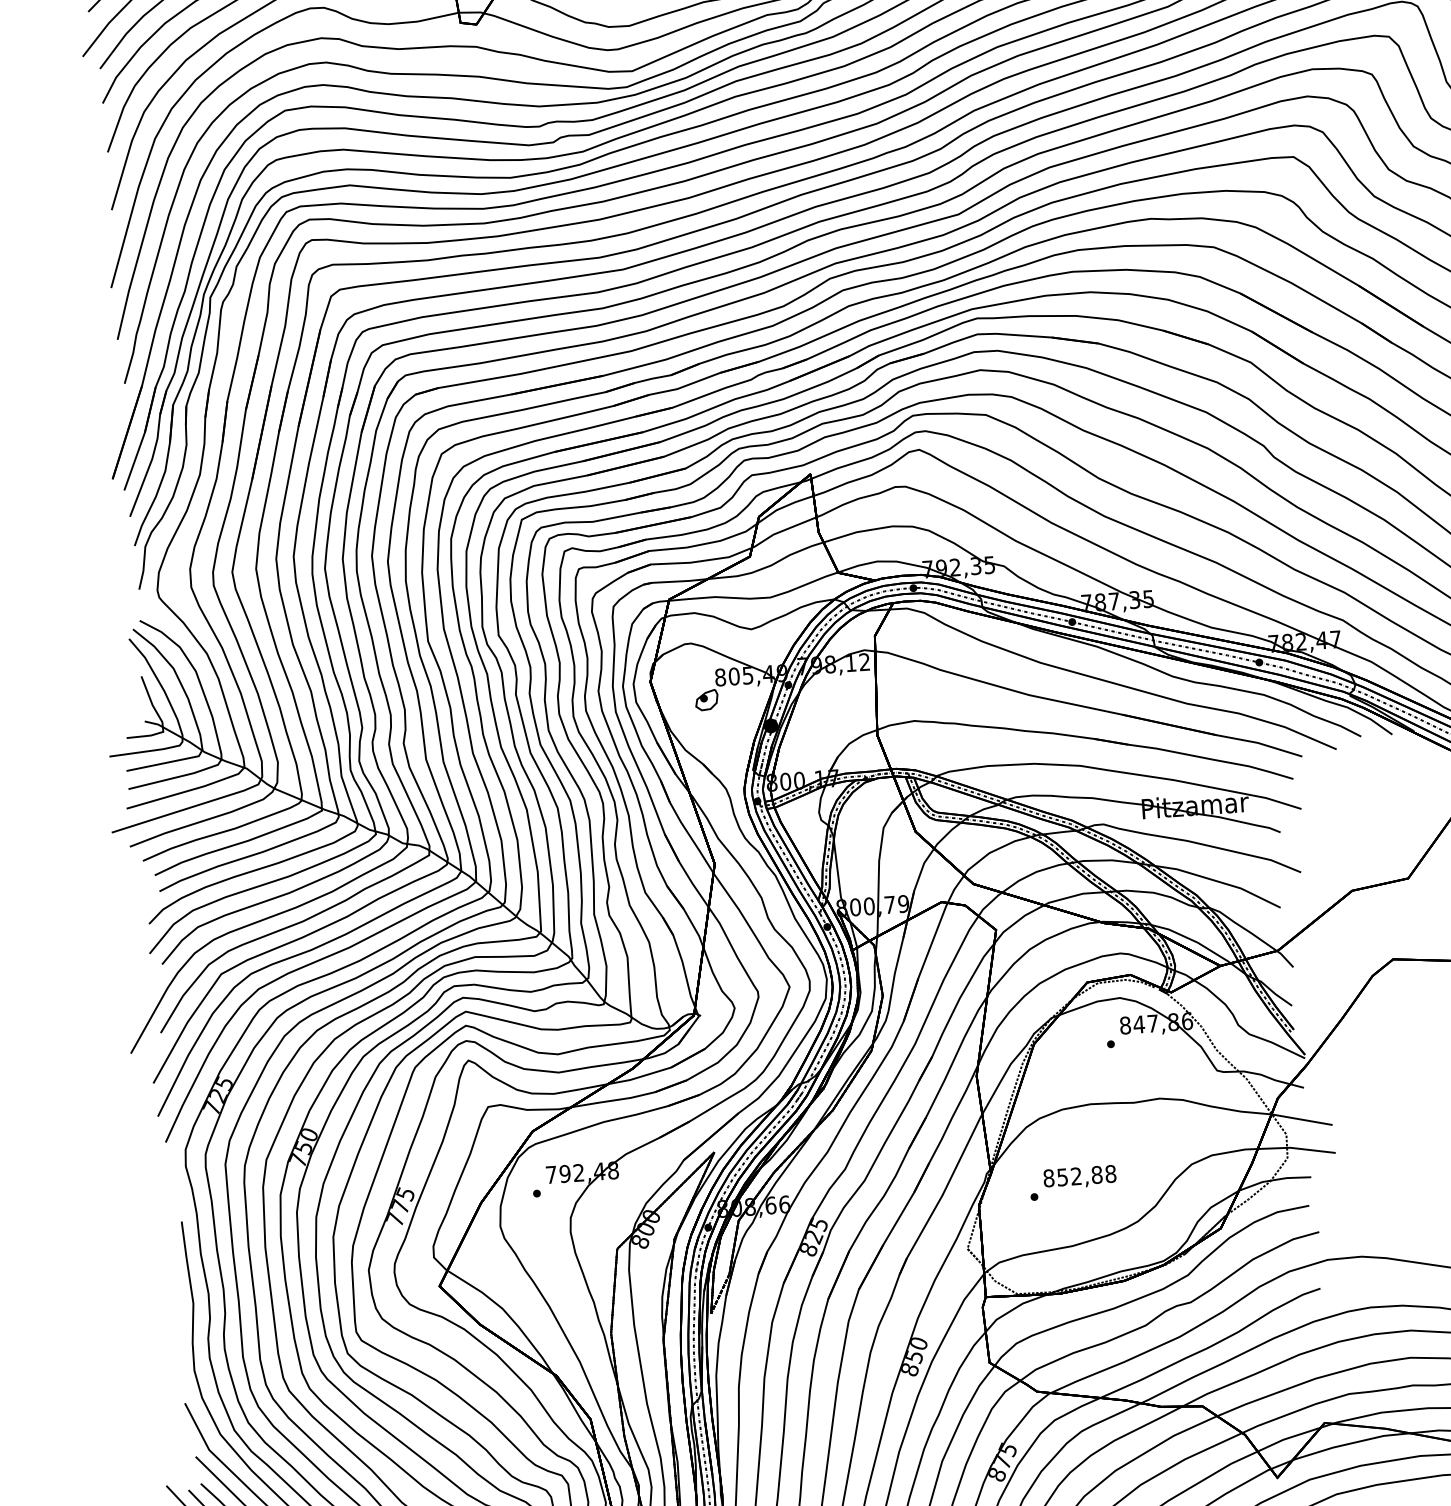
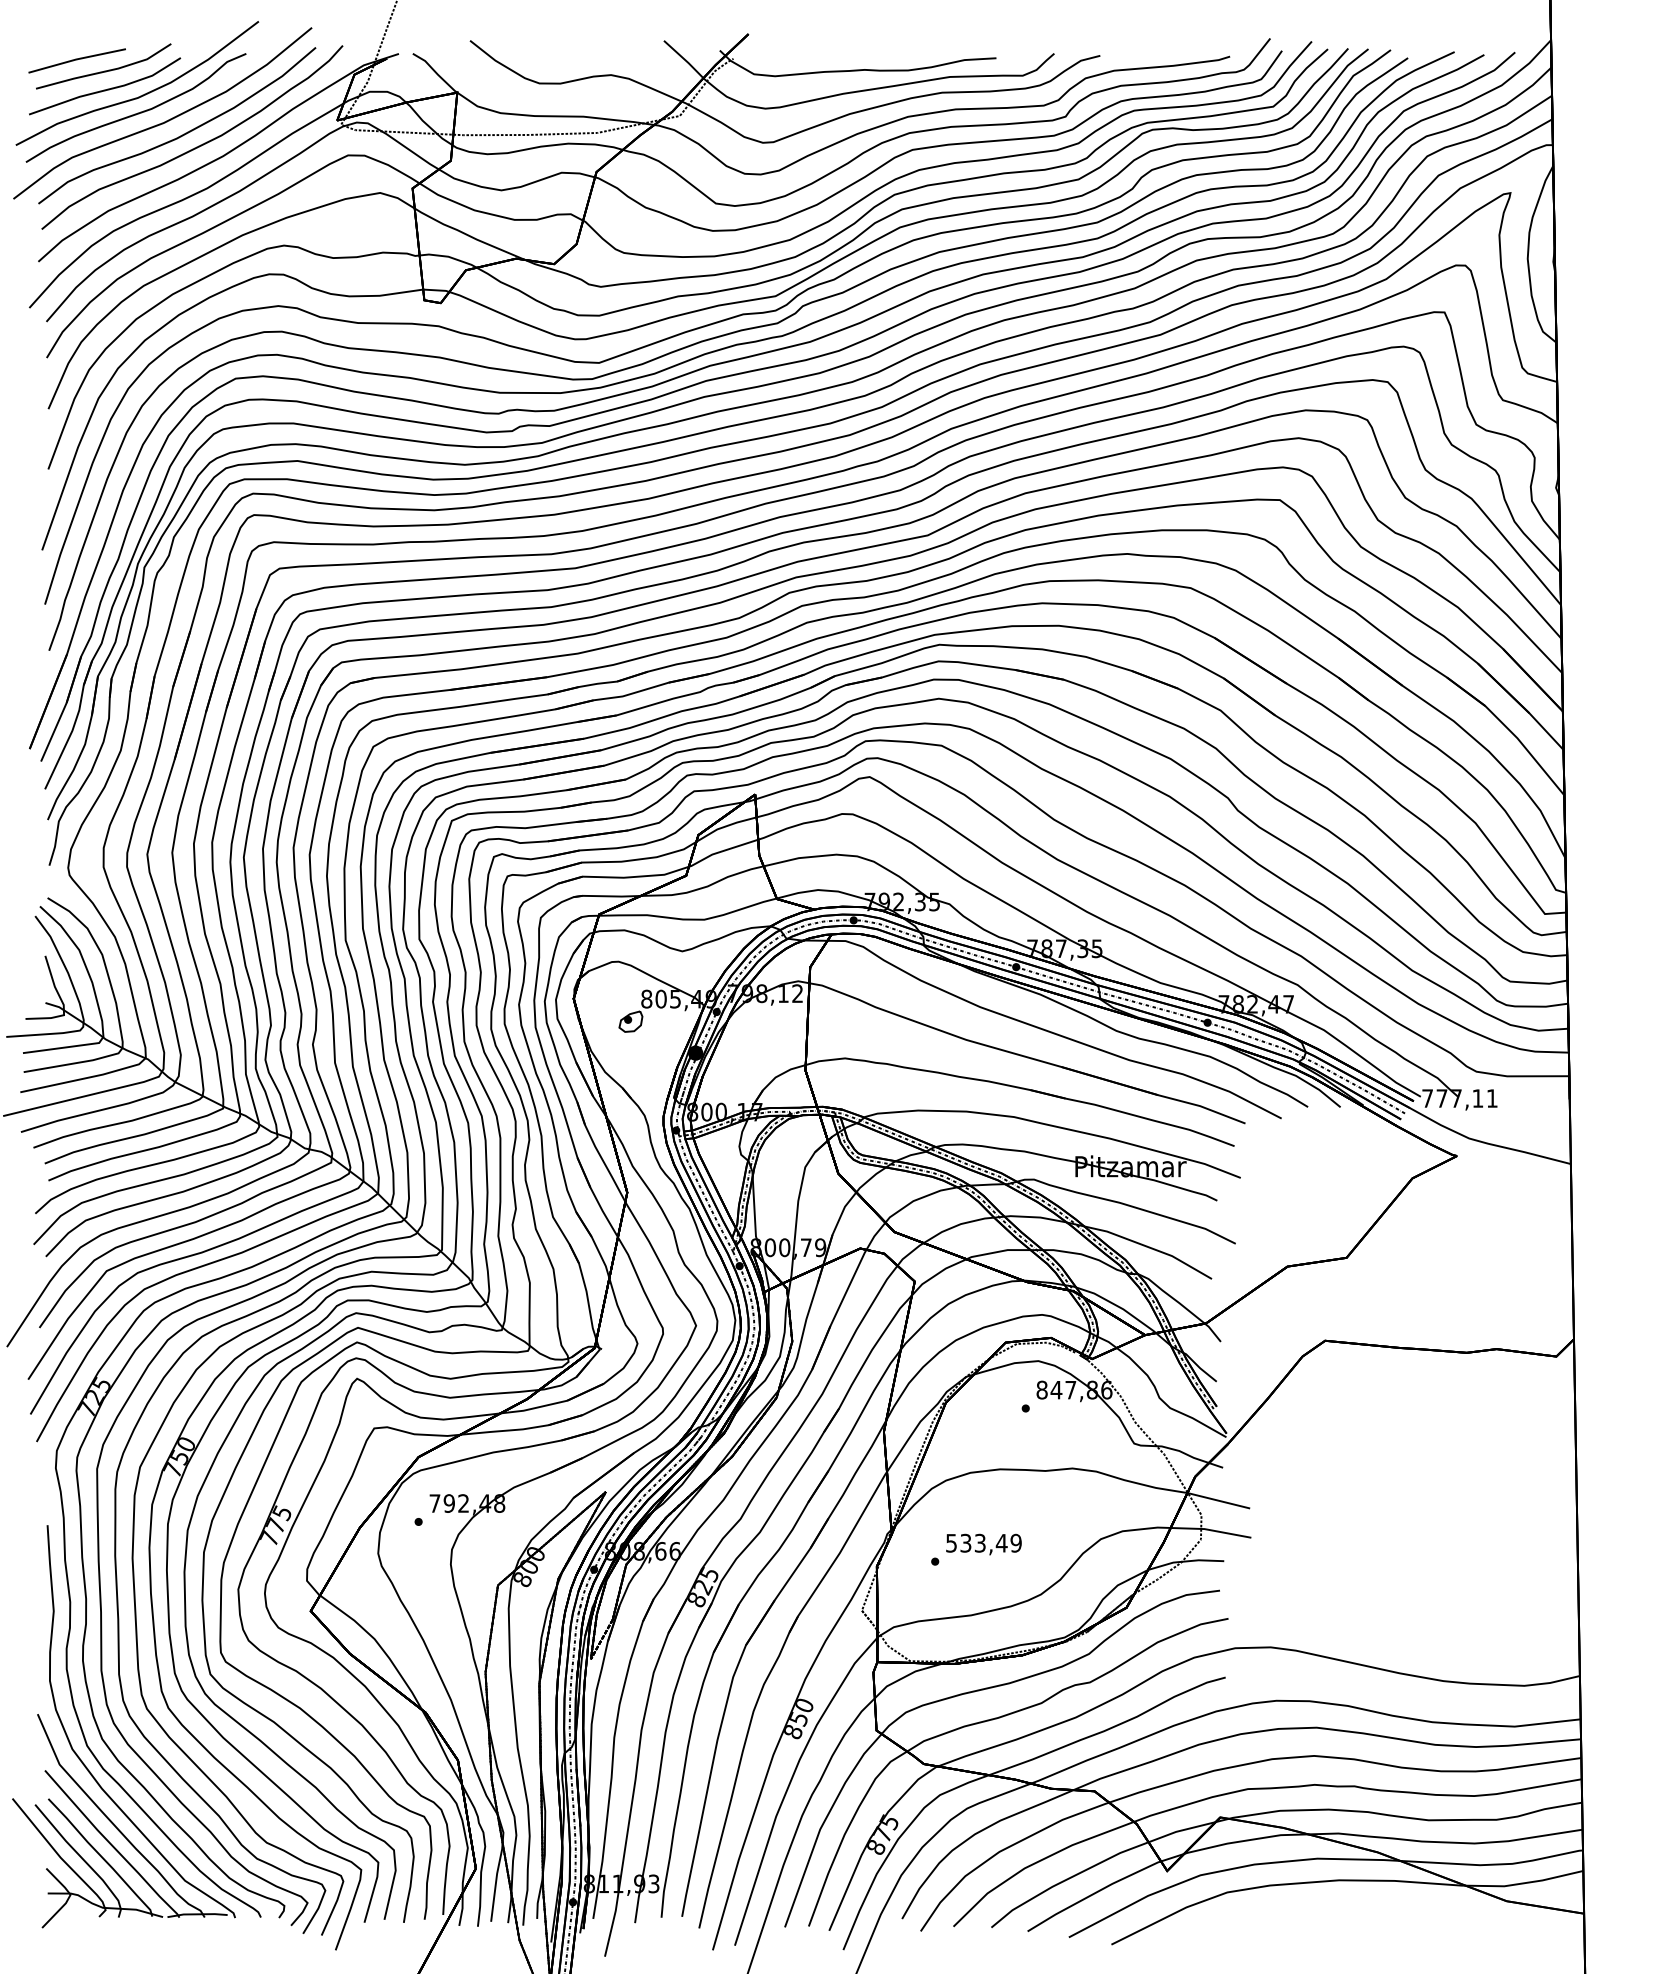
text: (1079, 1175) -> (983, 1542), 852,88 -> 533,49

